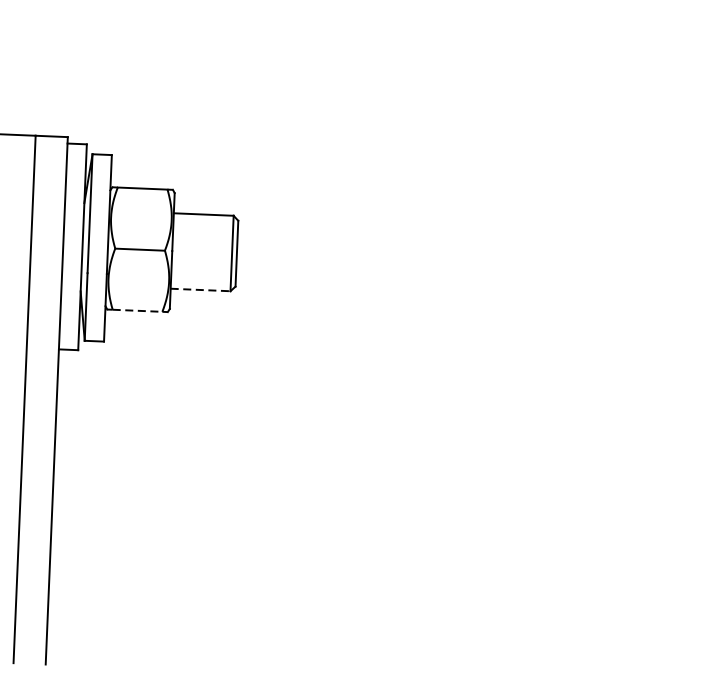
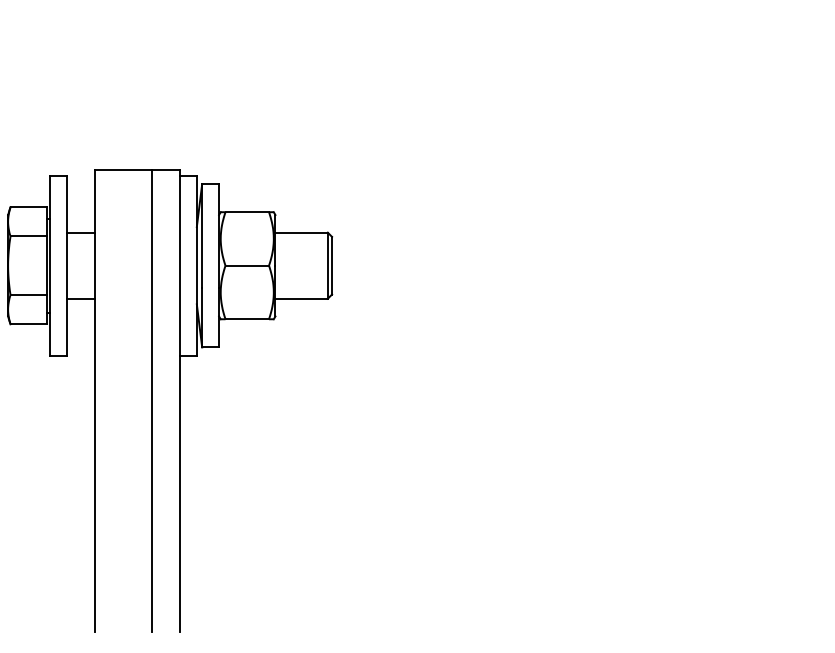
line: (201, 289) -> (302, 298), dashed -> solid
line: (137, 311) -> (247, 319), dashed -> solid

